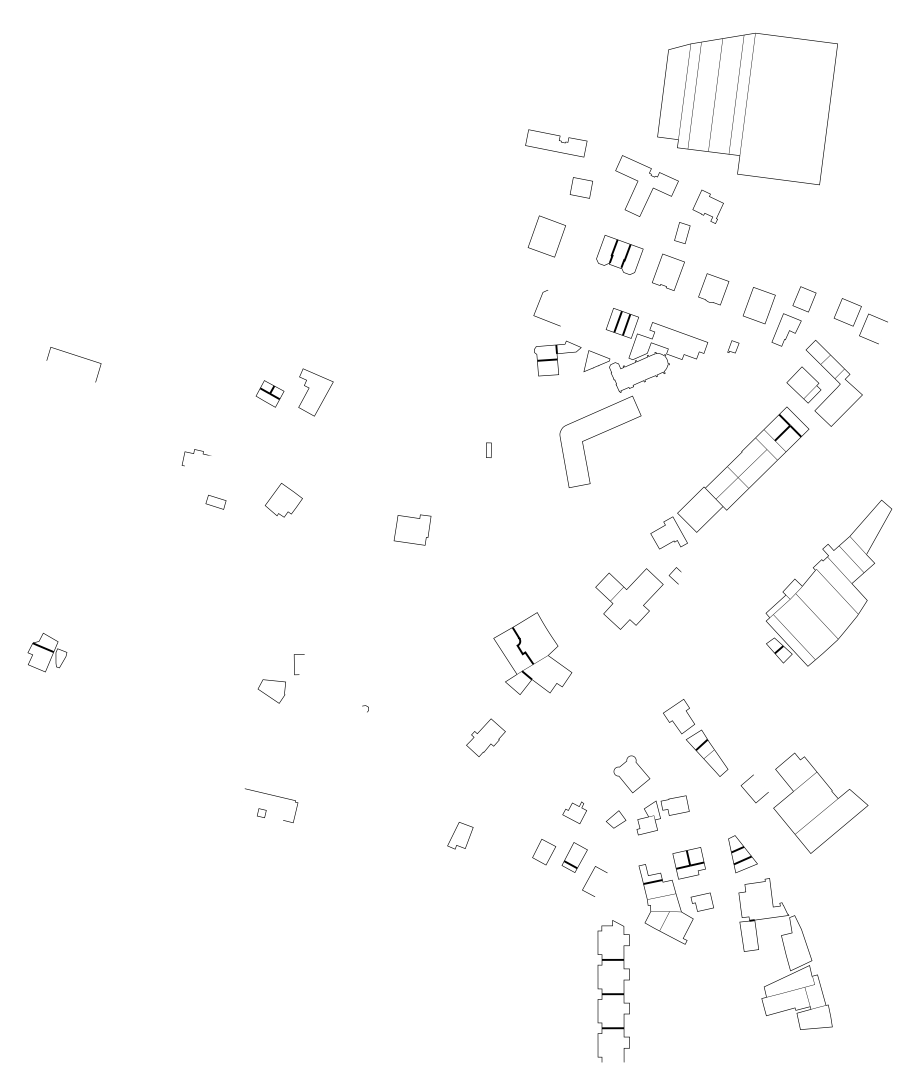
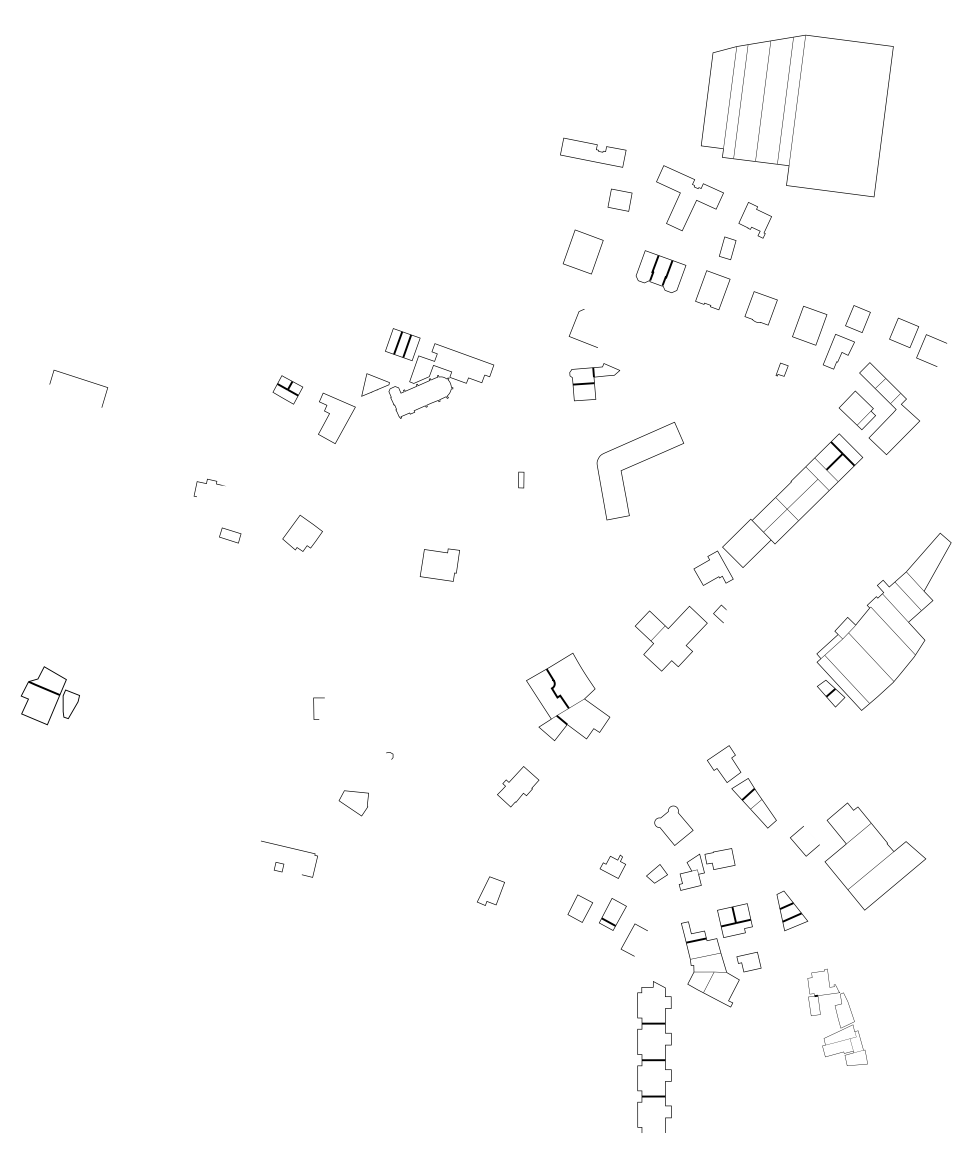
part: (645, 350) -> (427, 373), moved
part: (269, 393) -> (287, 389), moved
part: (47, 652) -> (50, 695), size x1.4
part: (271, 691) -> (353, 803), moved
part: (785, 954) -> (837, 1017), size x0.6

